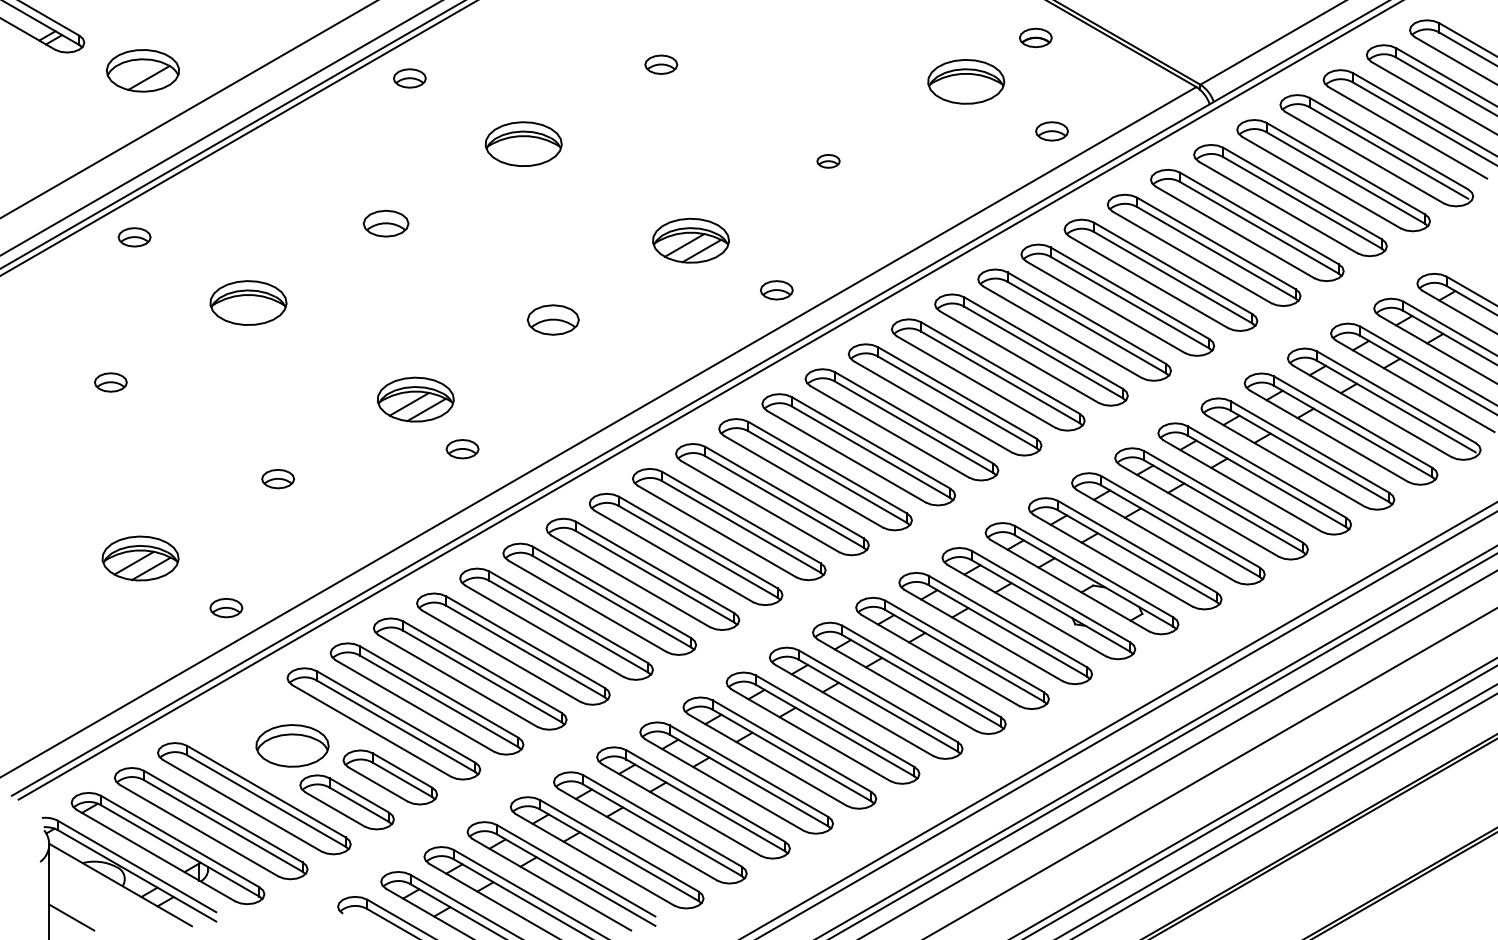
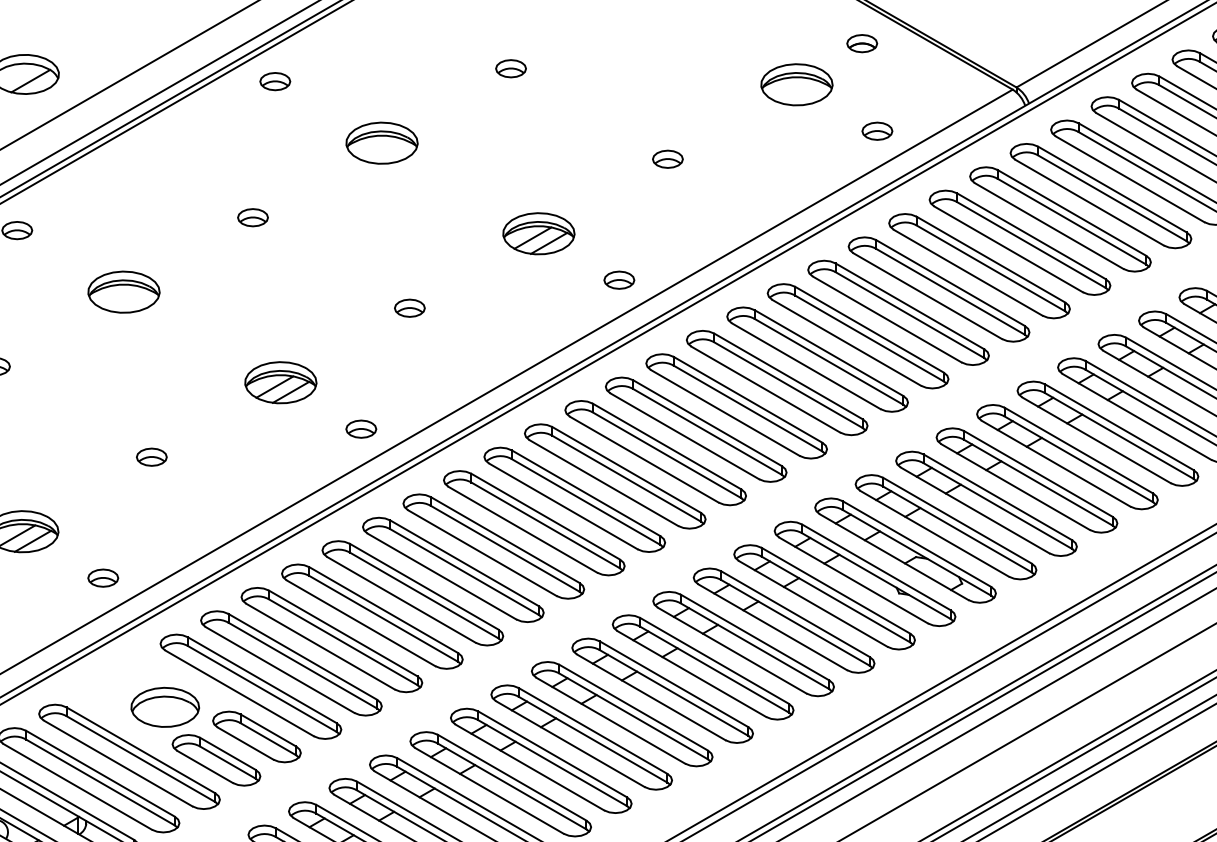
part: (828, 161) -> (667, 159), size x1.43
part: (385, 223) -> (252, 217), size x0.71
part: (553, 320) -> (409, 308), size x0.62
part: (462, 449) -> (361, 429), moved

